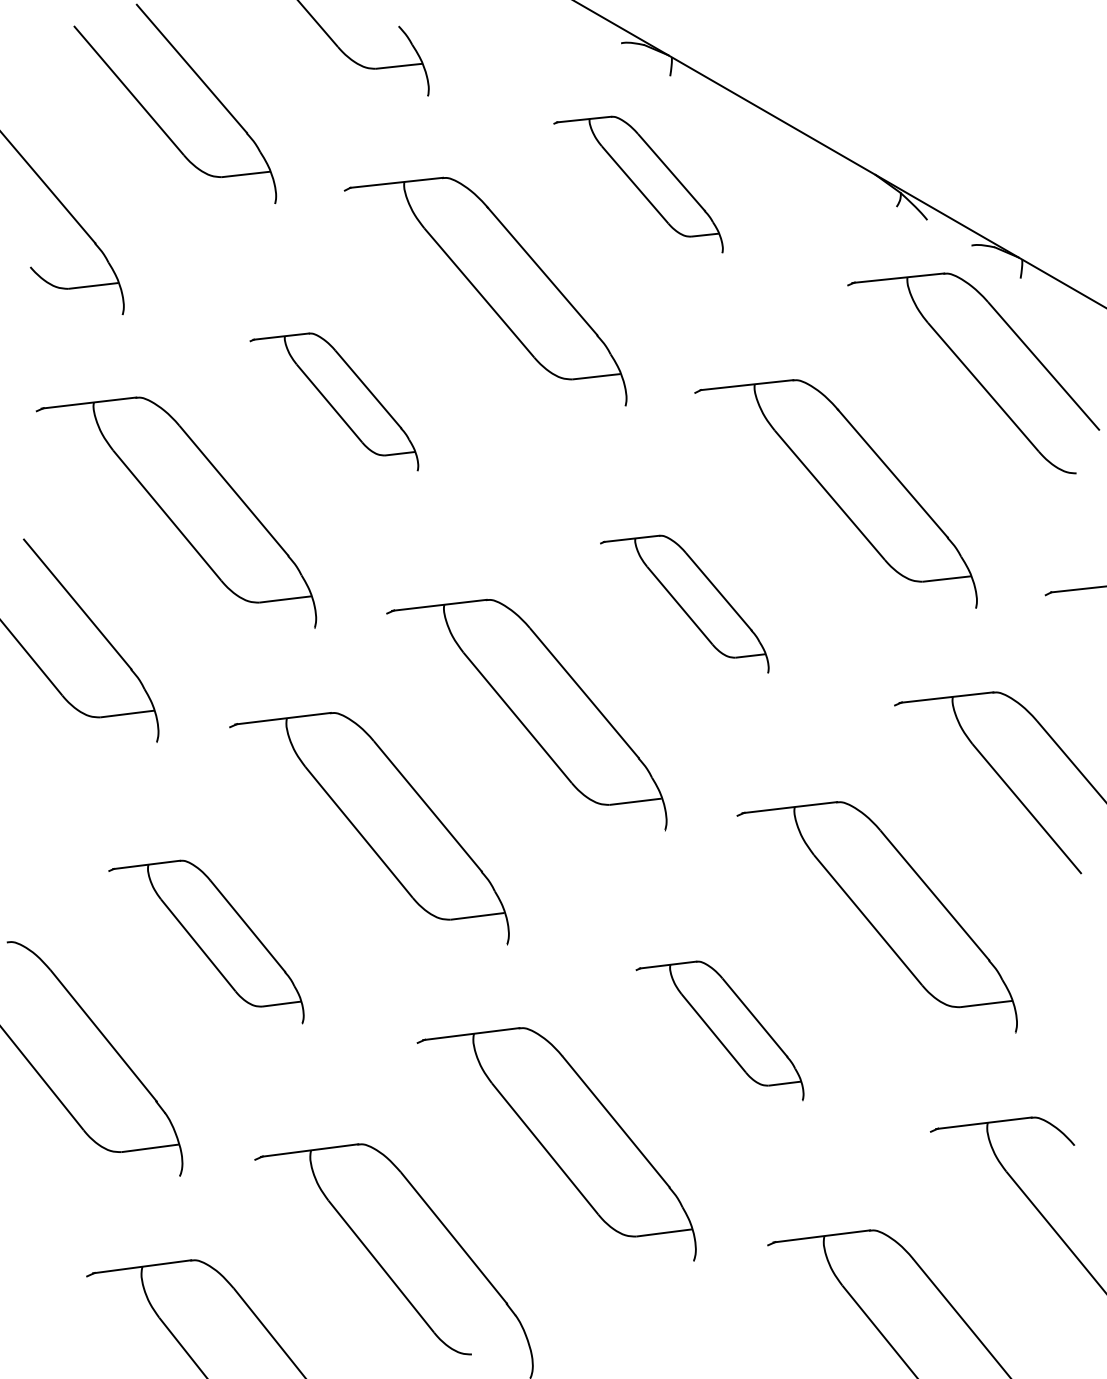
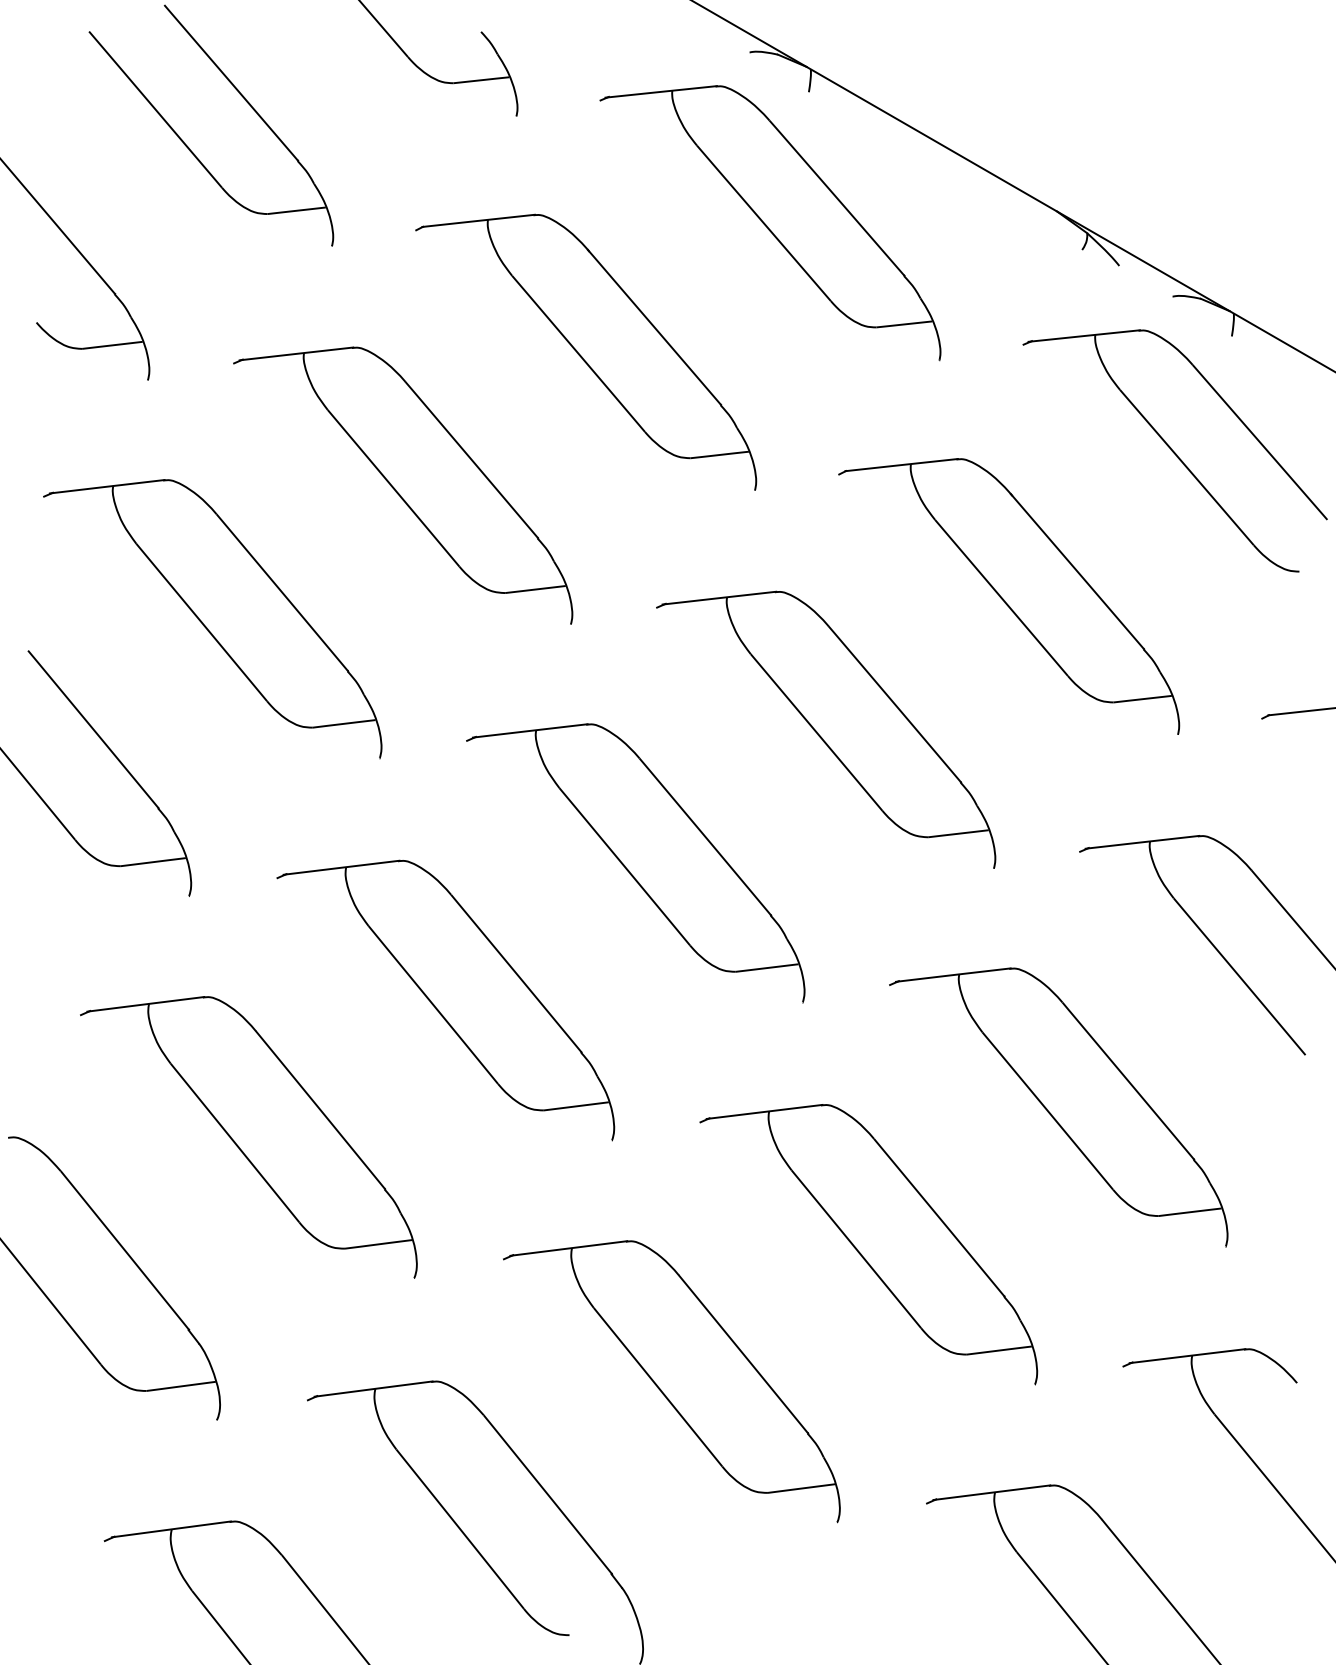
part: (638, 185) -> (770, 223), size x1.67
part: (334, 402) -> (403, 485), size x1.67
part: (684, 604) -> (826, 729), size x1.67
part: (205, 942) -> (248, 1137), size x1.43
part: (719, 1030) -> (868, 1244), size x1.67

